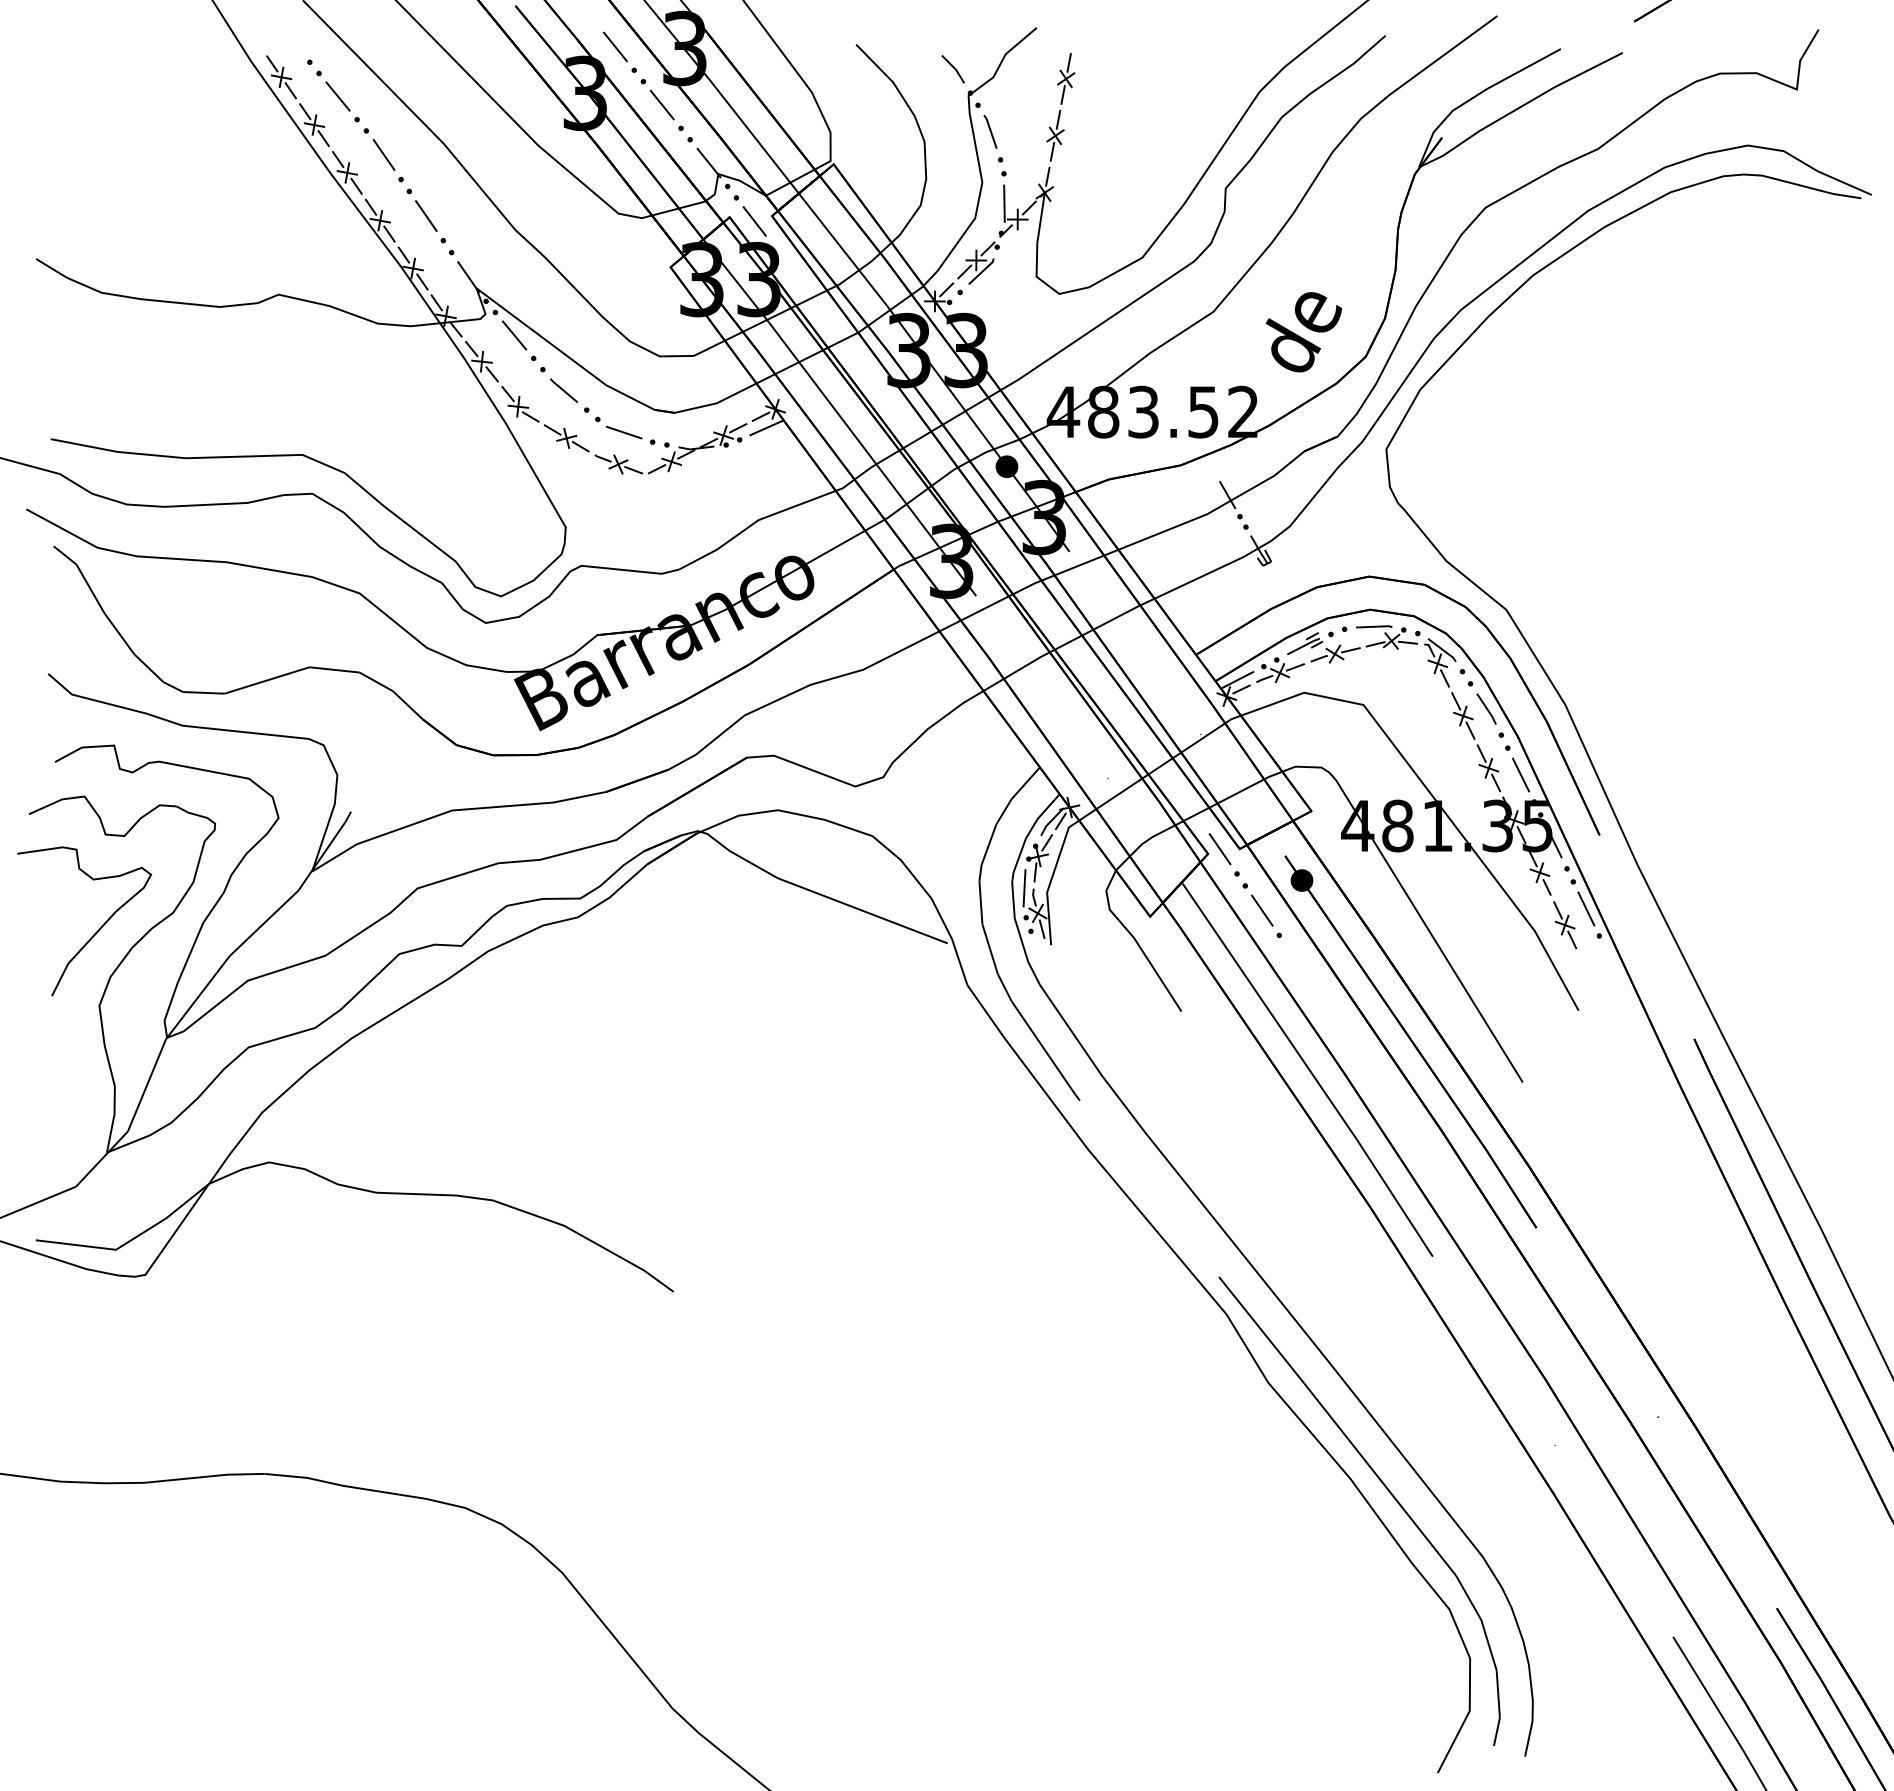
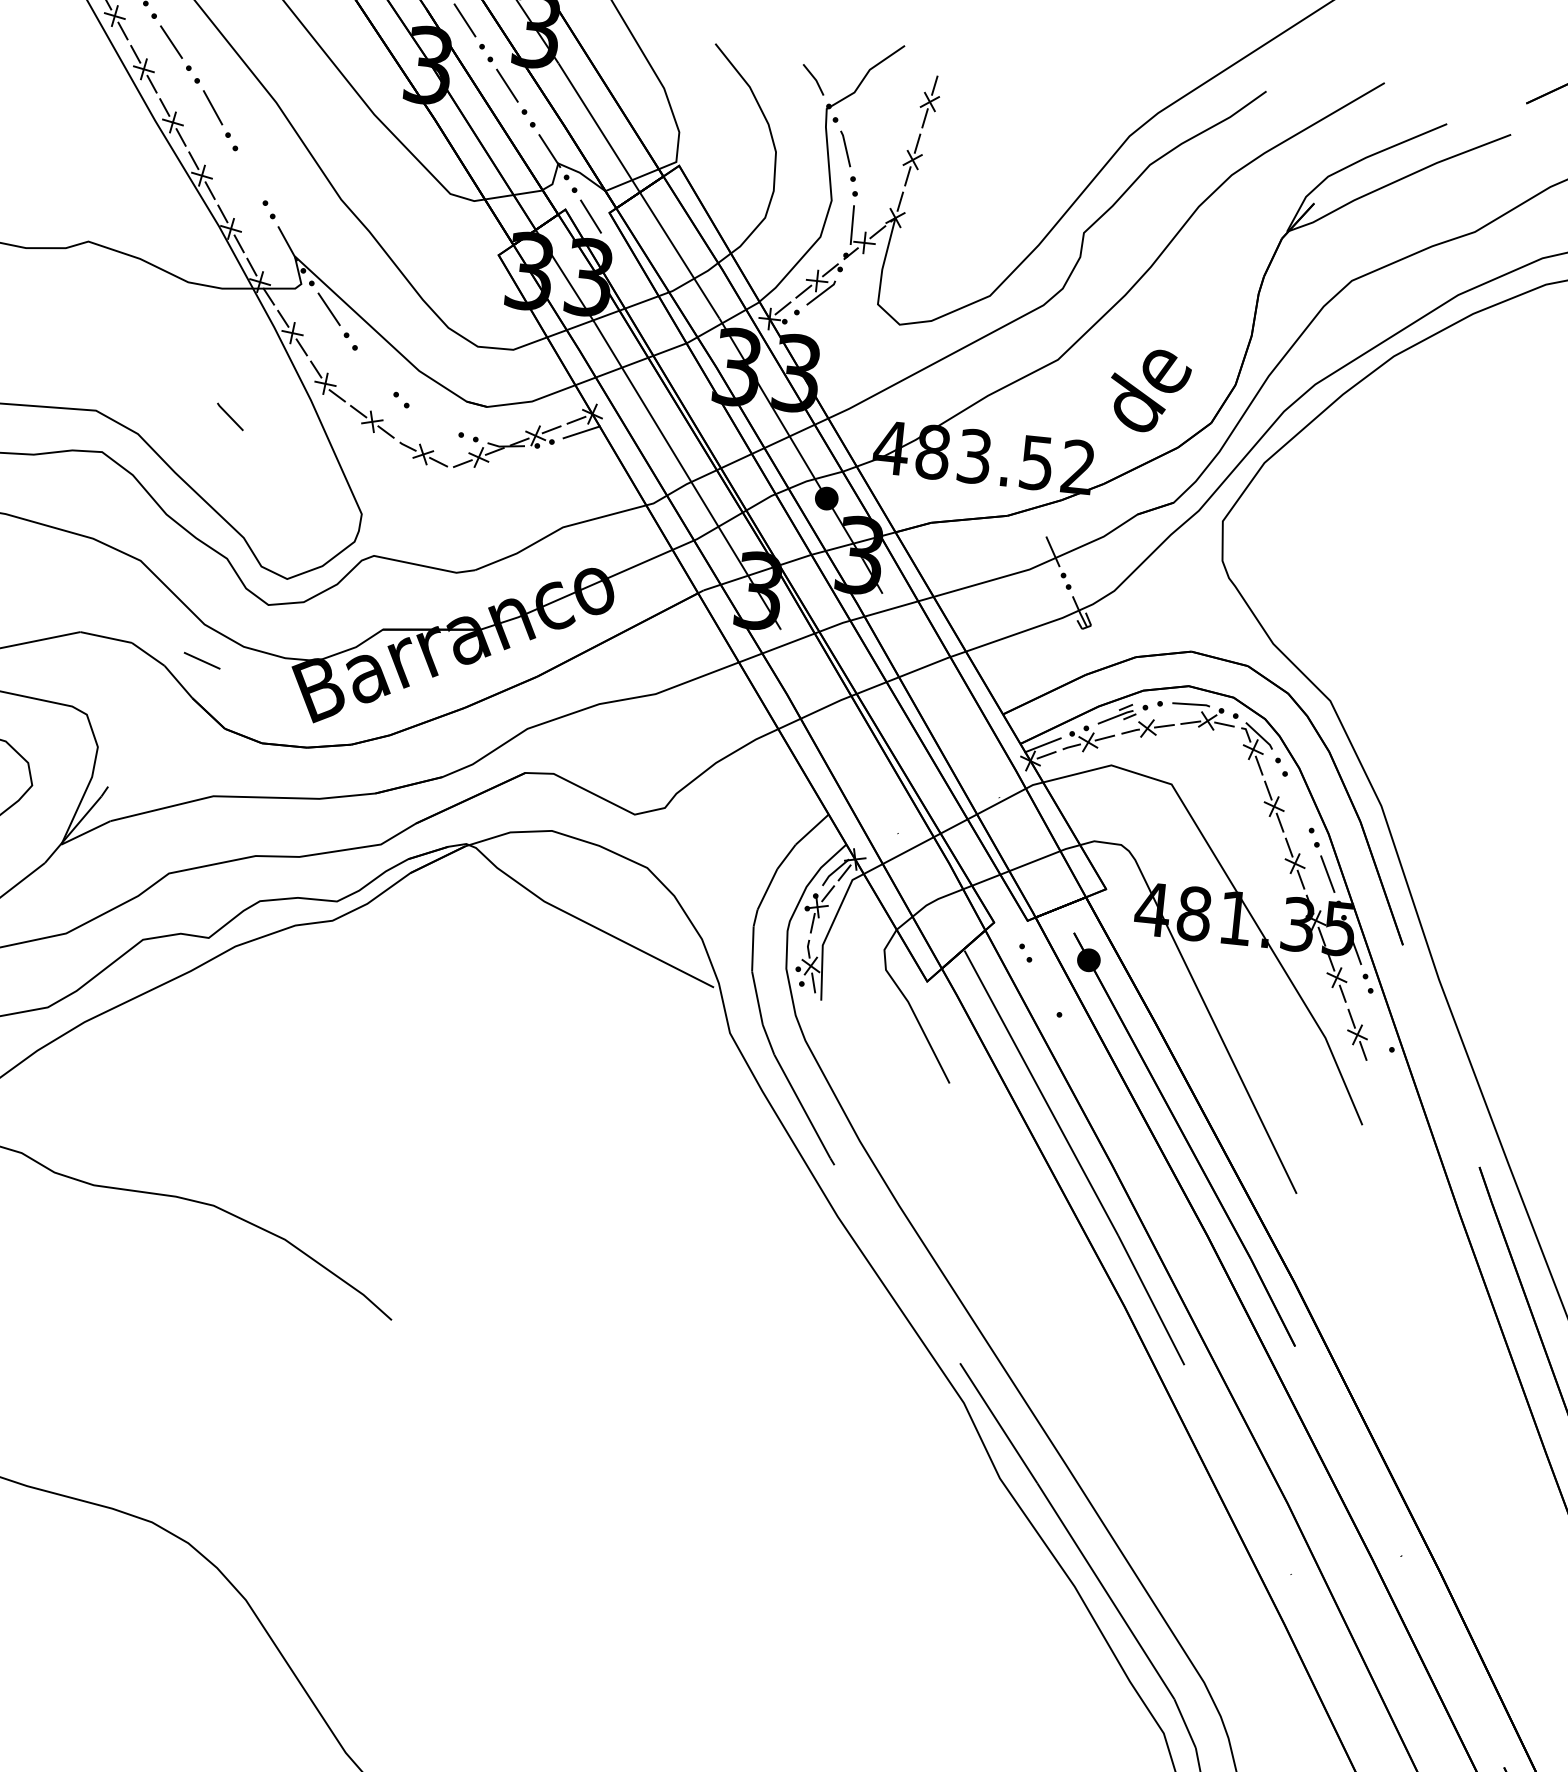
line: (426, 215) -> (250, 175), removed
line: (563, 390) -> (229, 416), moved
line: (624, 432) -> (202, 660), moved
line: (1486, 708) -> (1299, 801), removed
line: (1219, 849) -> (1006, 919), removed
line: (1024, 888) -> (799, 938), removed
line: (1586, 908) -> (1381, 1019), removed
line: (1262, 910) -> (1044, 987), removed

